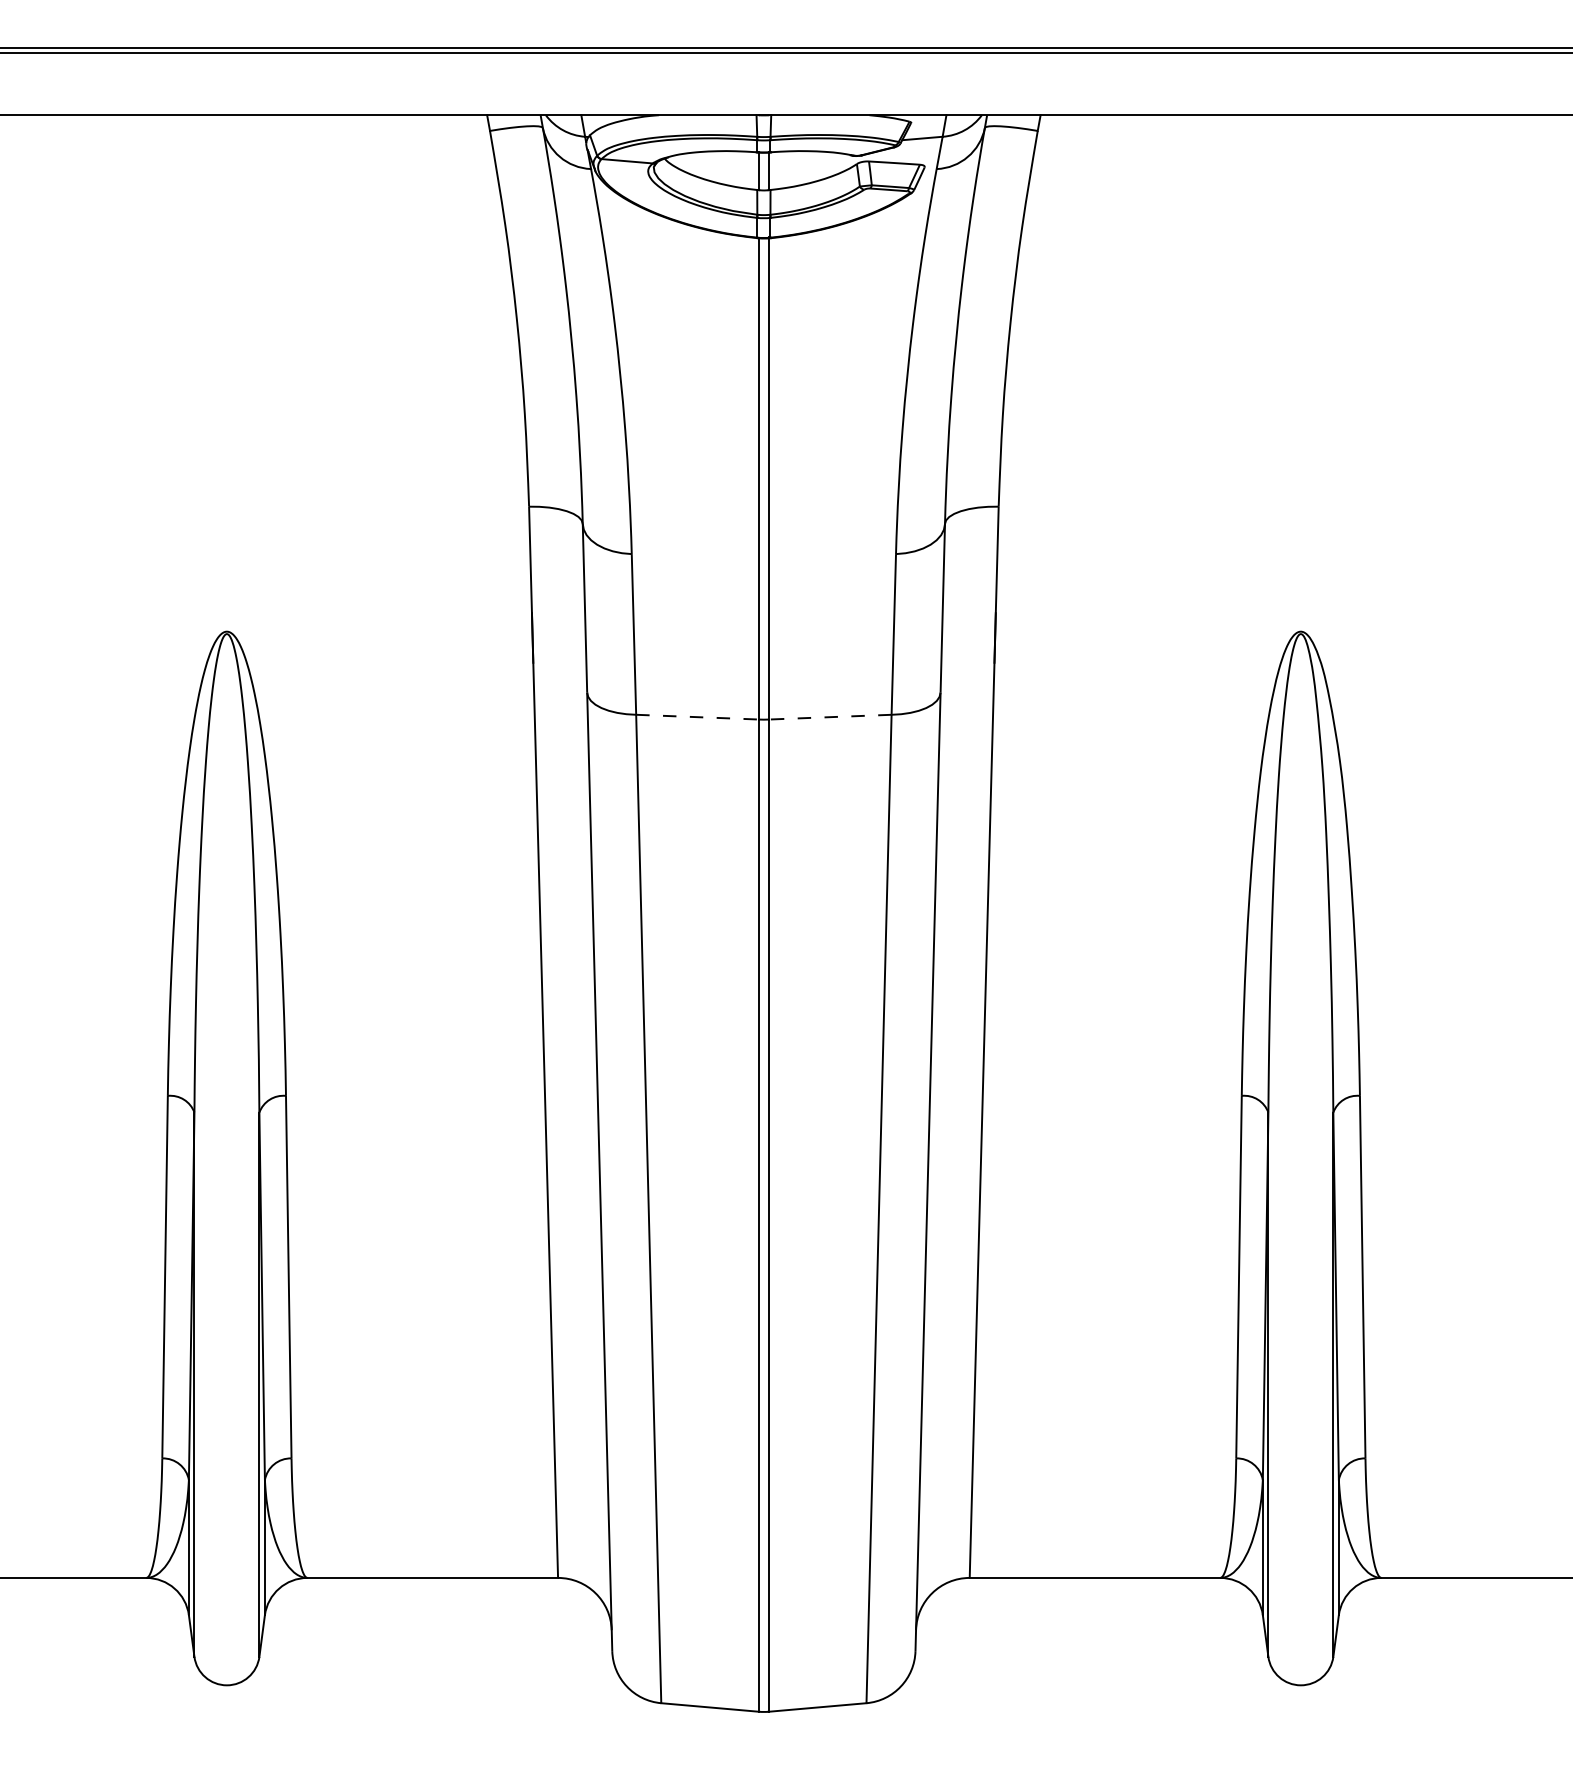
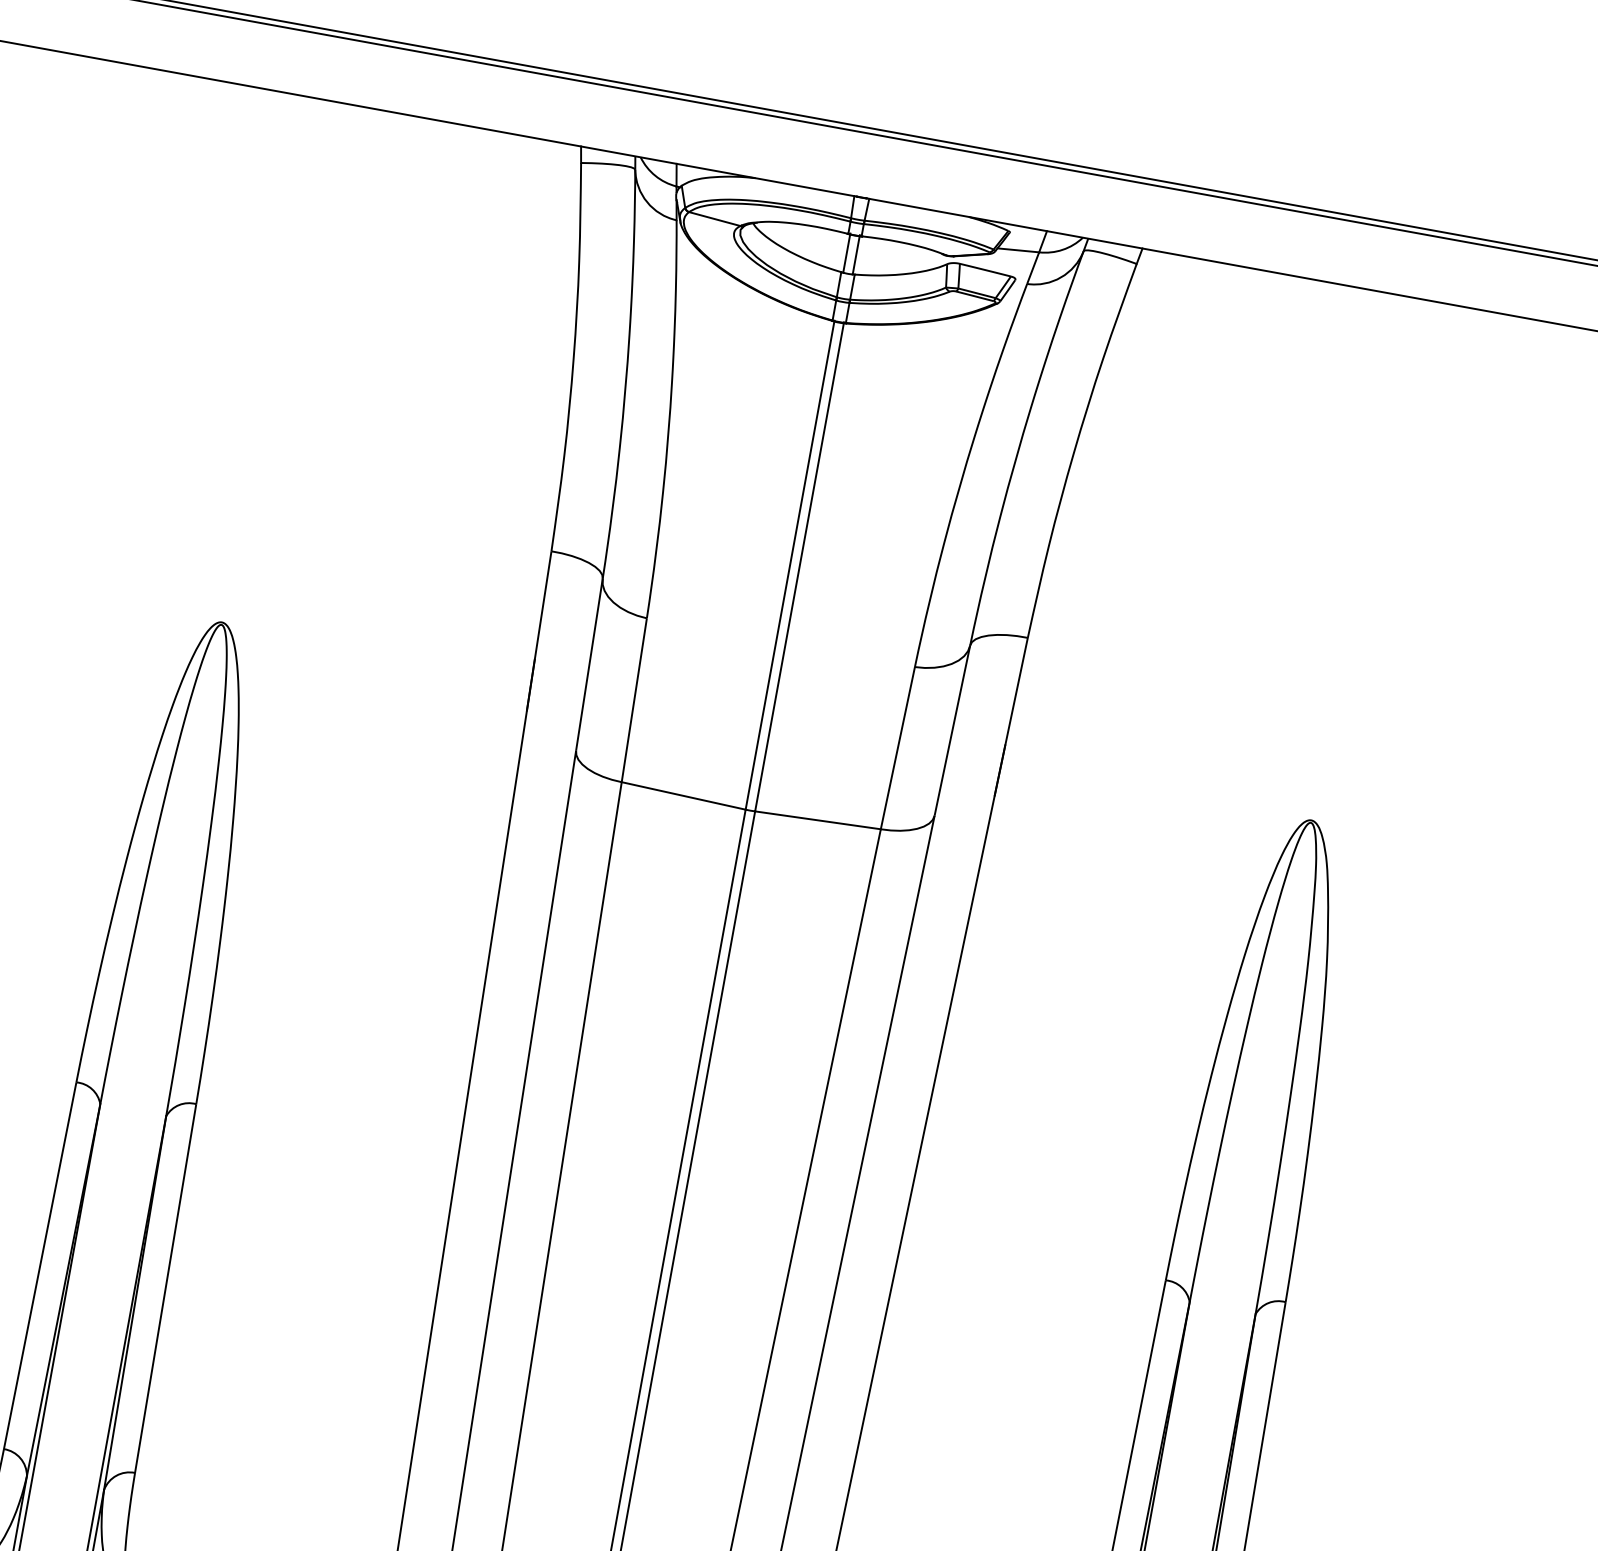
line: (697, 717) -> (683, 796), dashed -> solid
line: (830, 717) -> (818, 820), dashed -> solid

